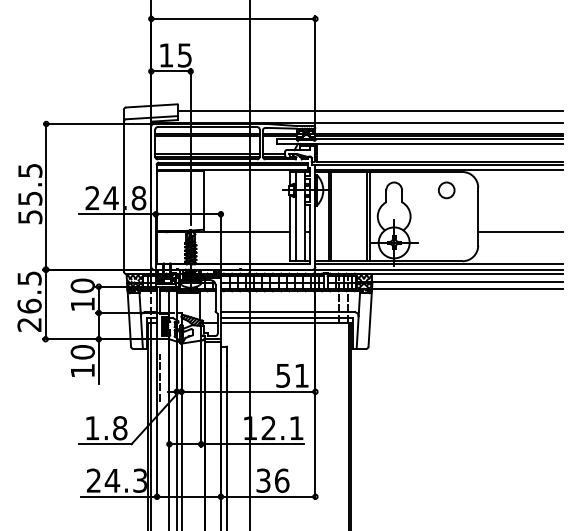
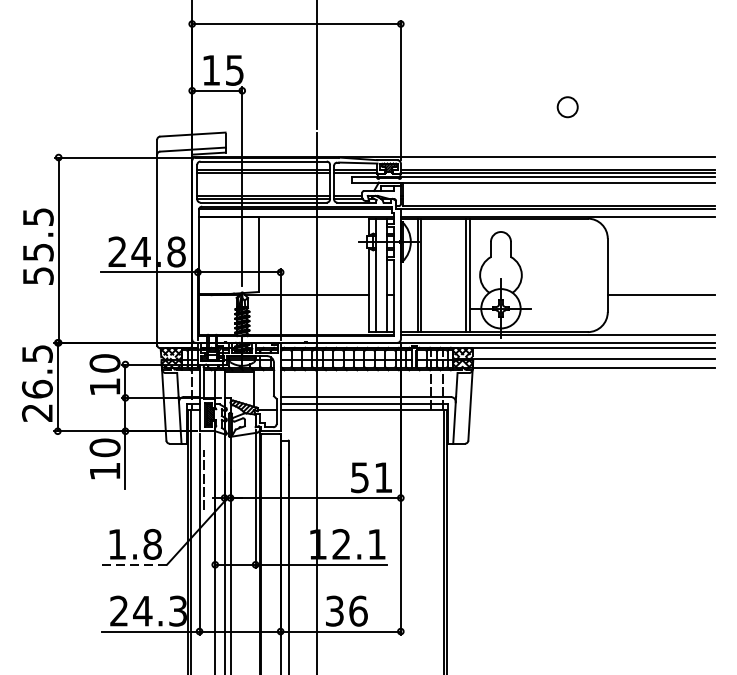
line: (369, 110) -> (469, 140), removed
circle: (446, 190) -> (567, 107), moved
line: (104, 444) -> (132, 565), solid -> dashed

